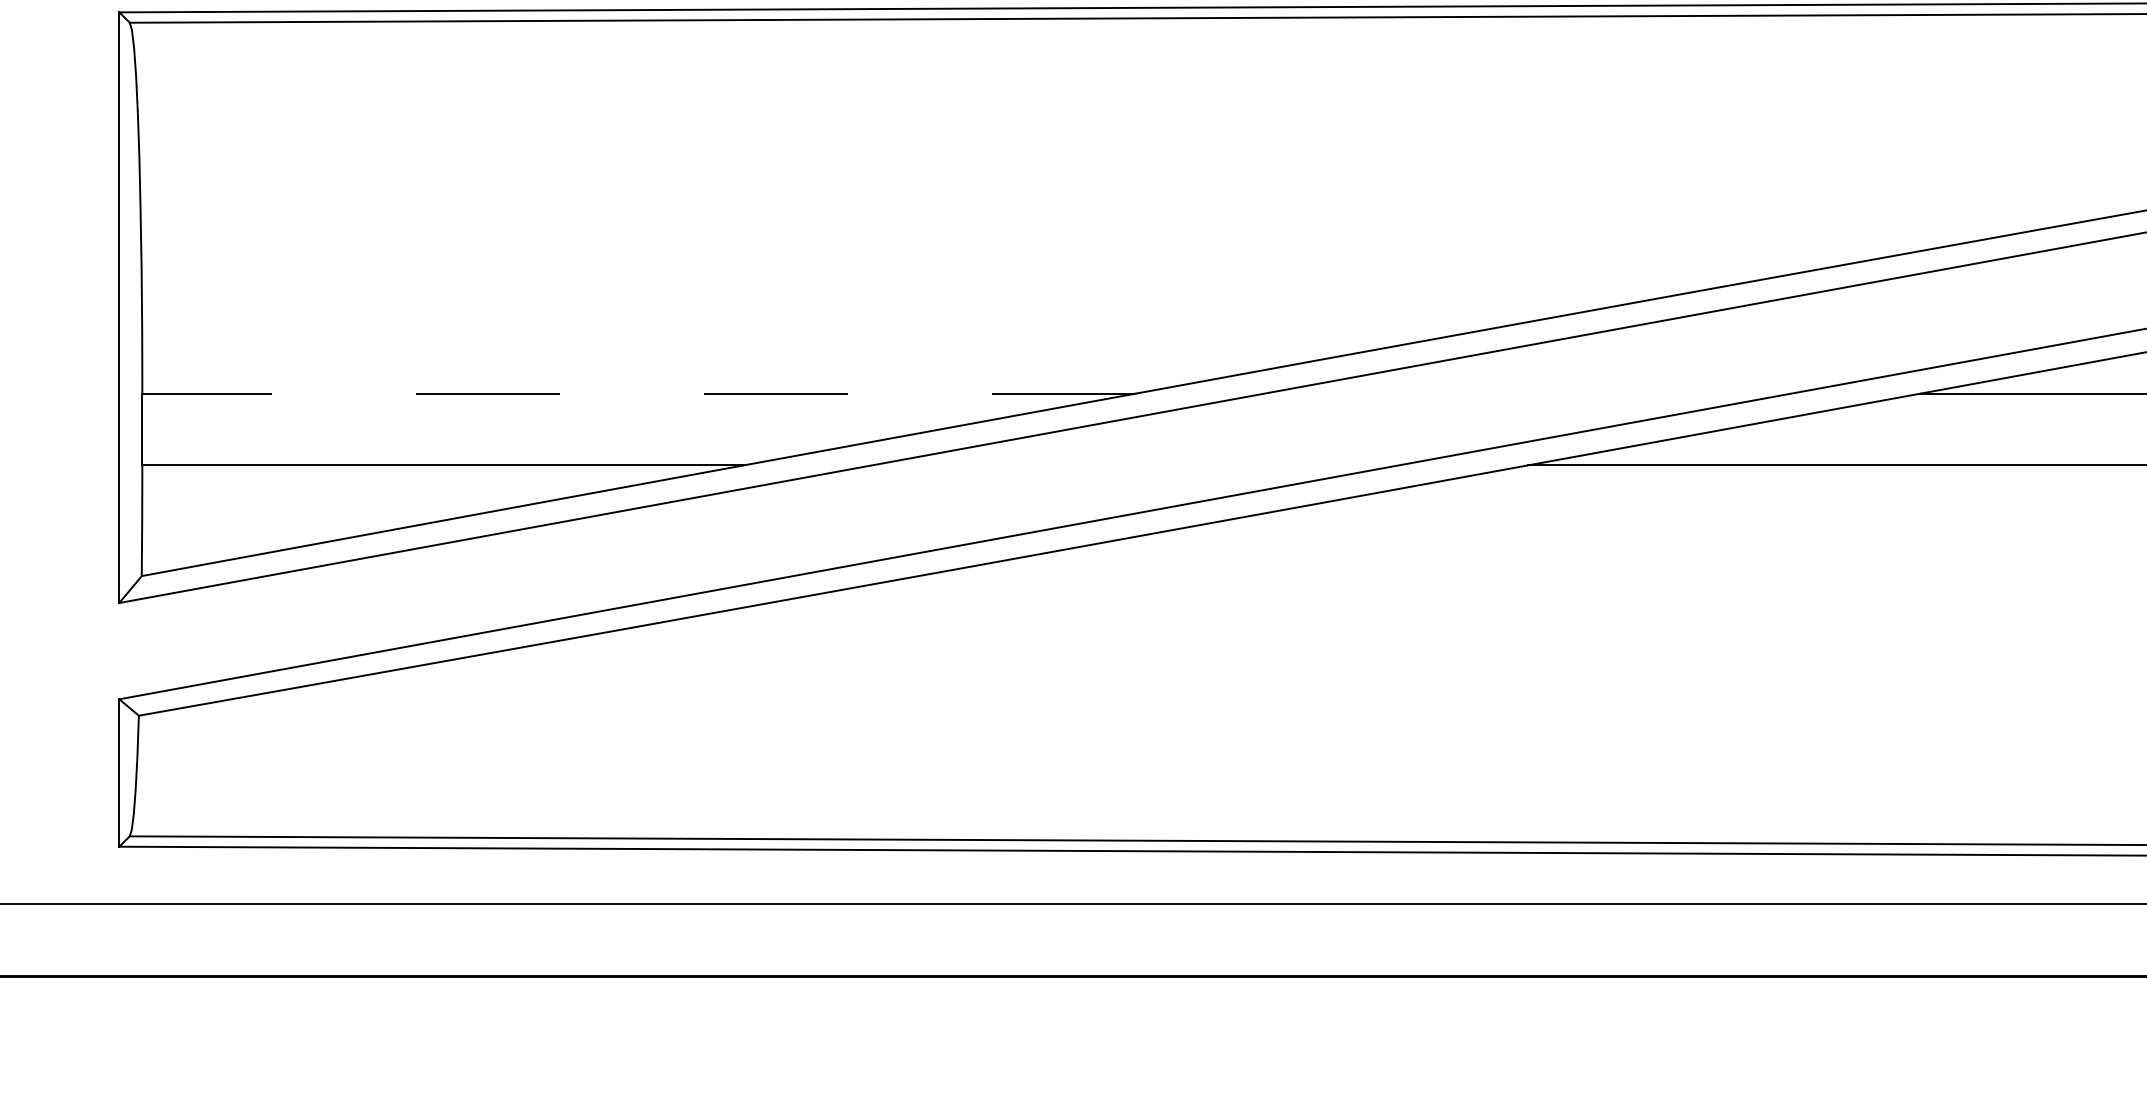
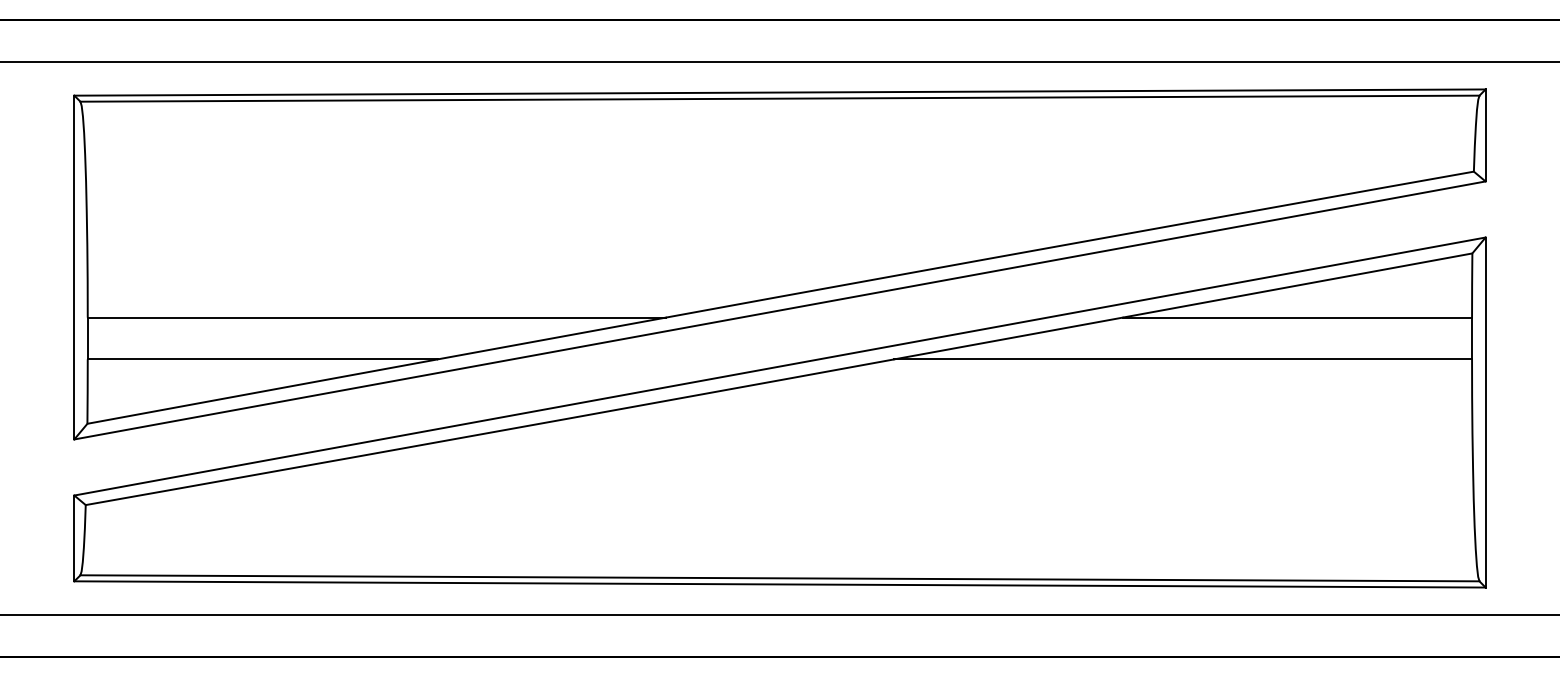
line: (638, 393) -> (376, 317), dashed -> solid

